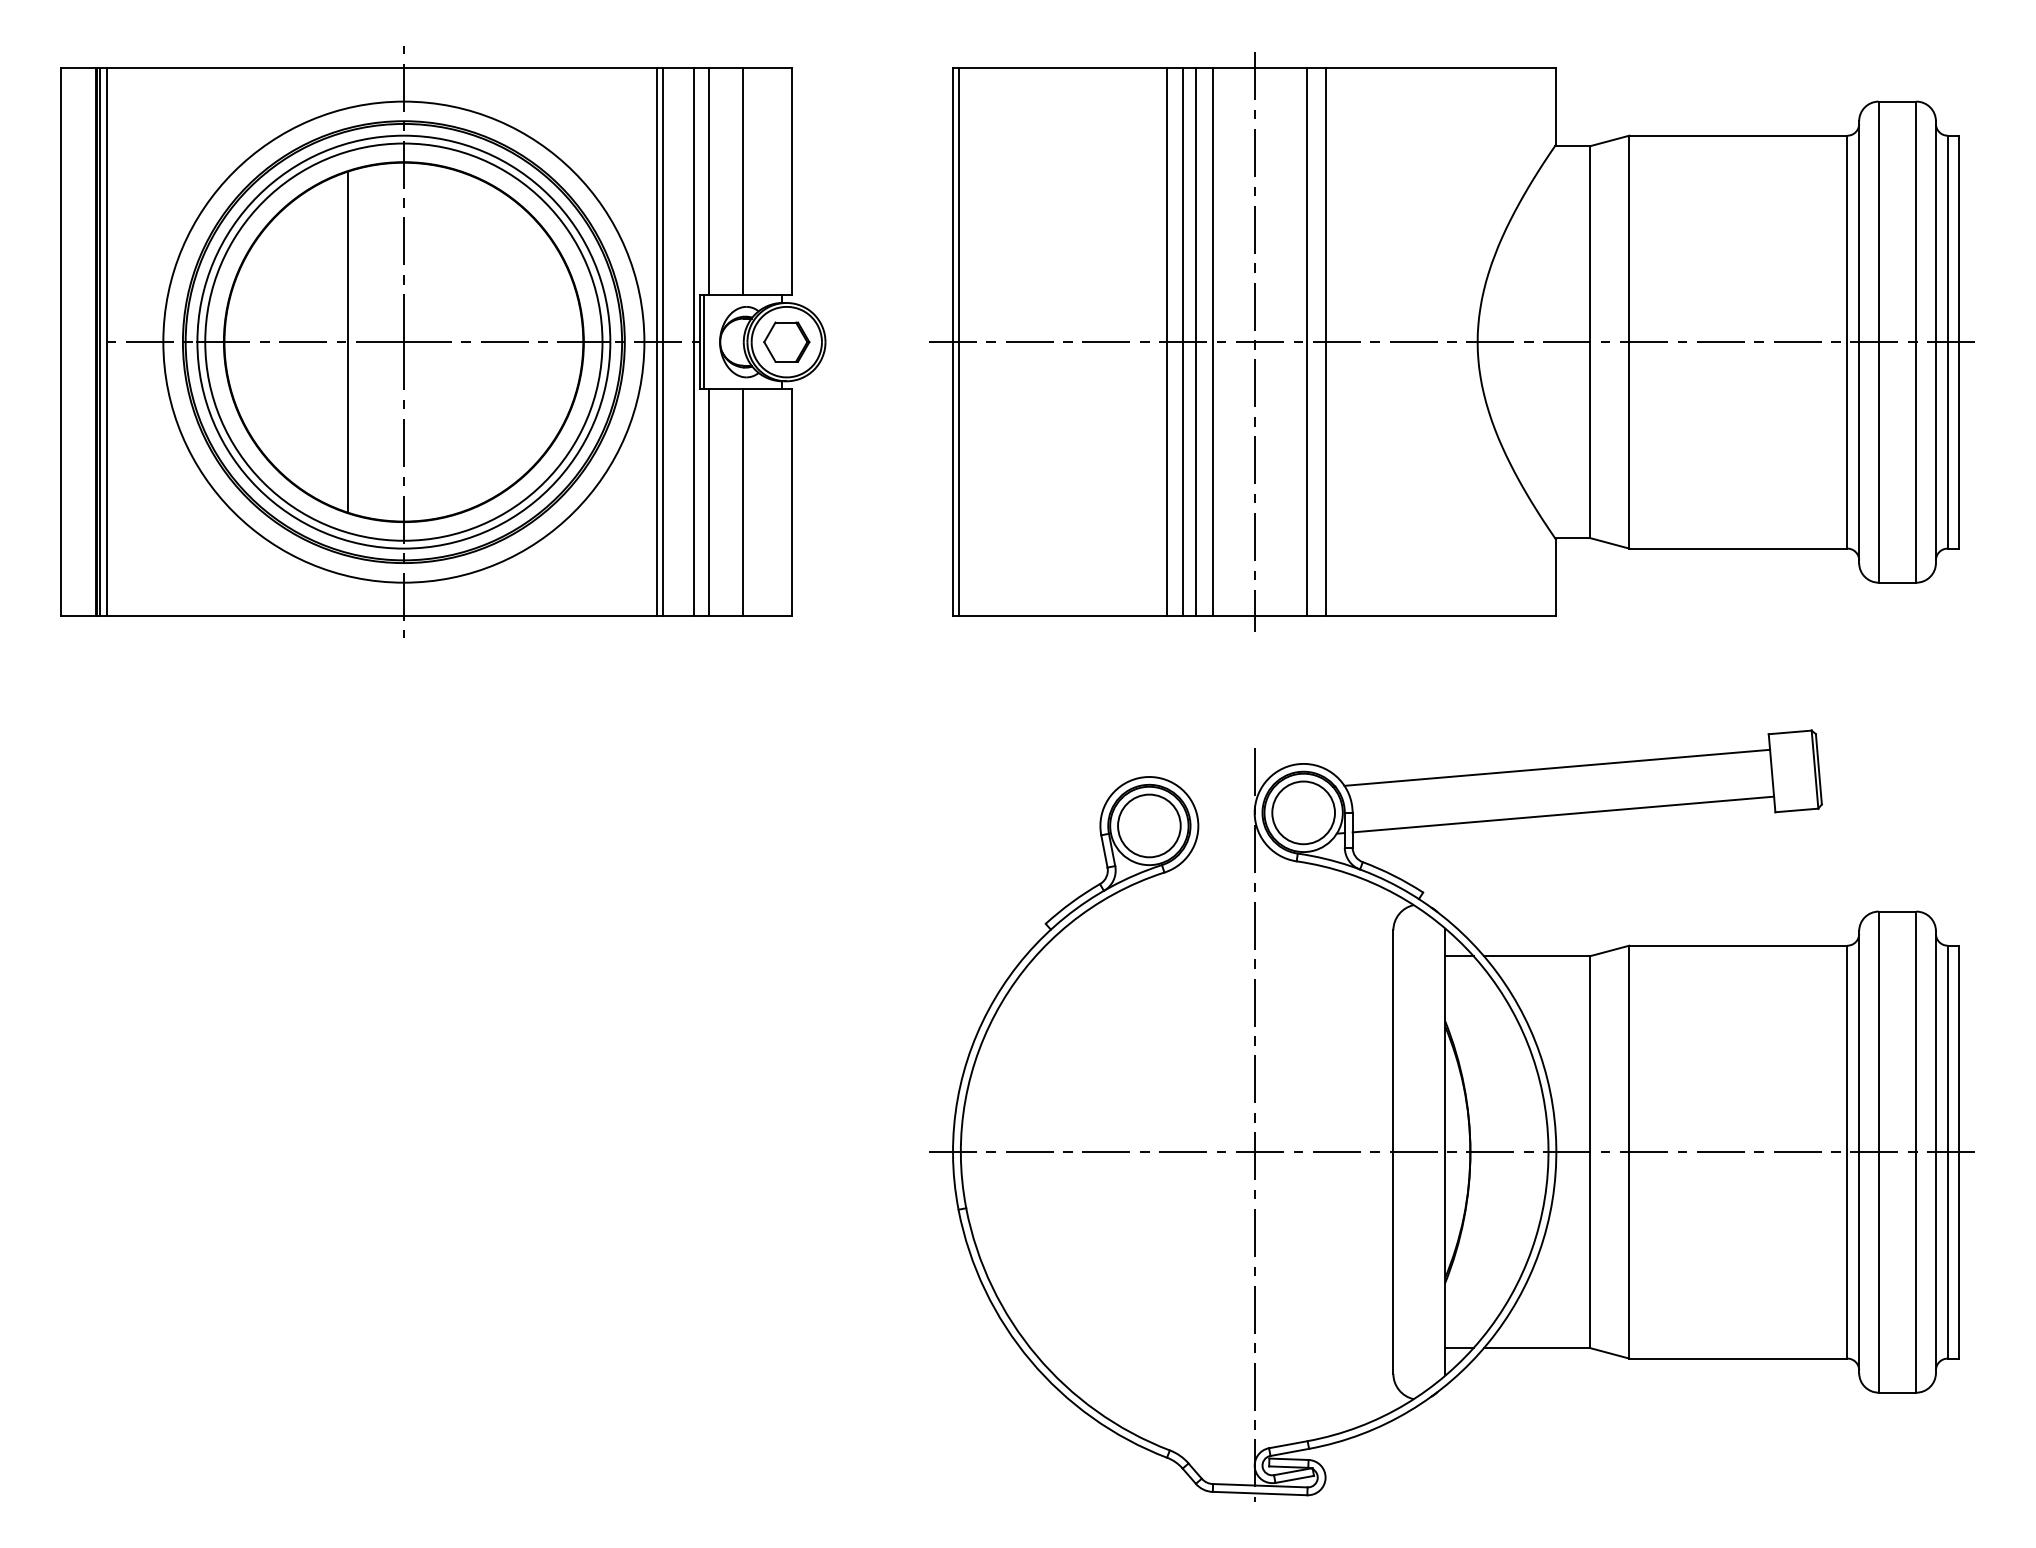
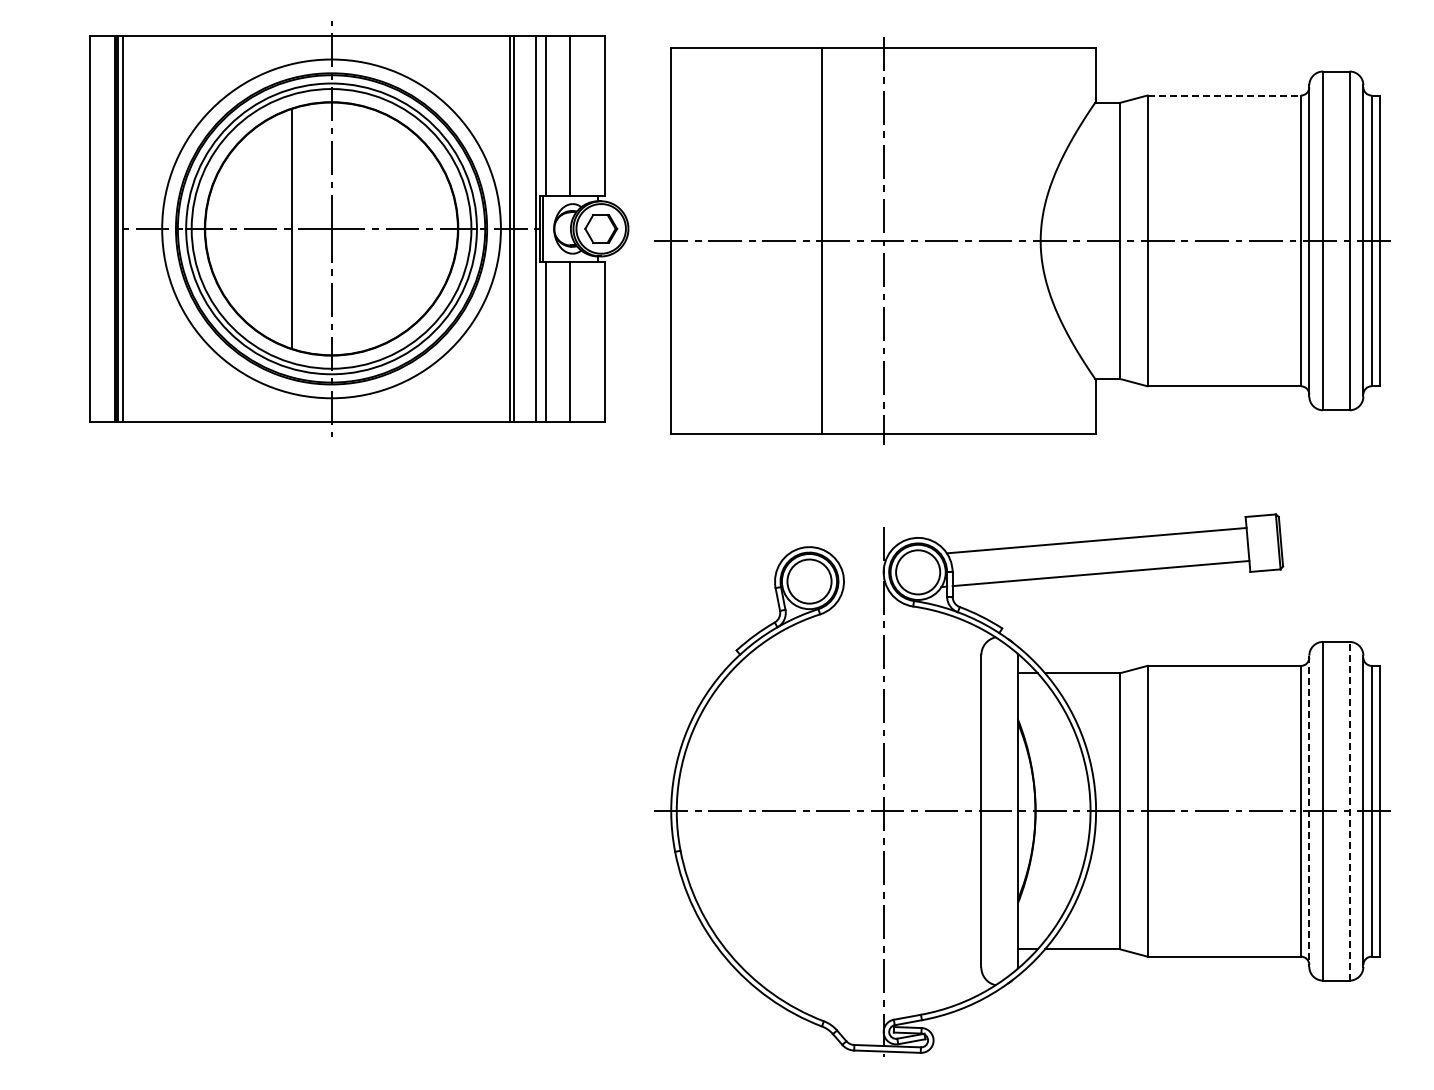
line: (1738, 135) -> (1224, 95), solid -> dashed
part: (443, 341) -> (359, 228), moved
line: (959, 341) -> (675, 240), removed
line: (1182, 341) -> (832, 240), removed
line: (1196, 341) -> (842, 240), removed
line: (1213, 341) -> (854, 240), removed
line: (1306, 341) -> (920, 240), removed
line: (1325, 341) -> (933, 240), removed
line: (1916, 1151) -> (1349, 810), solid -> dashed
line: (1859, 1152) -> (1309, 811), solid -> dashed

